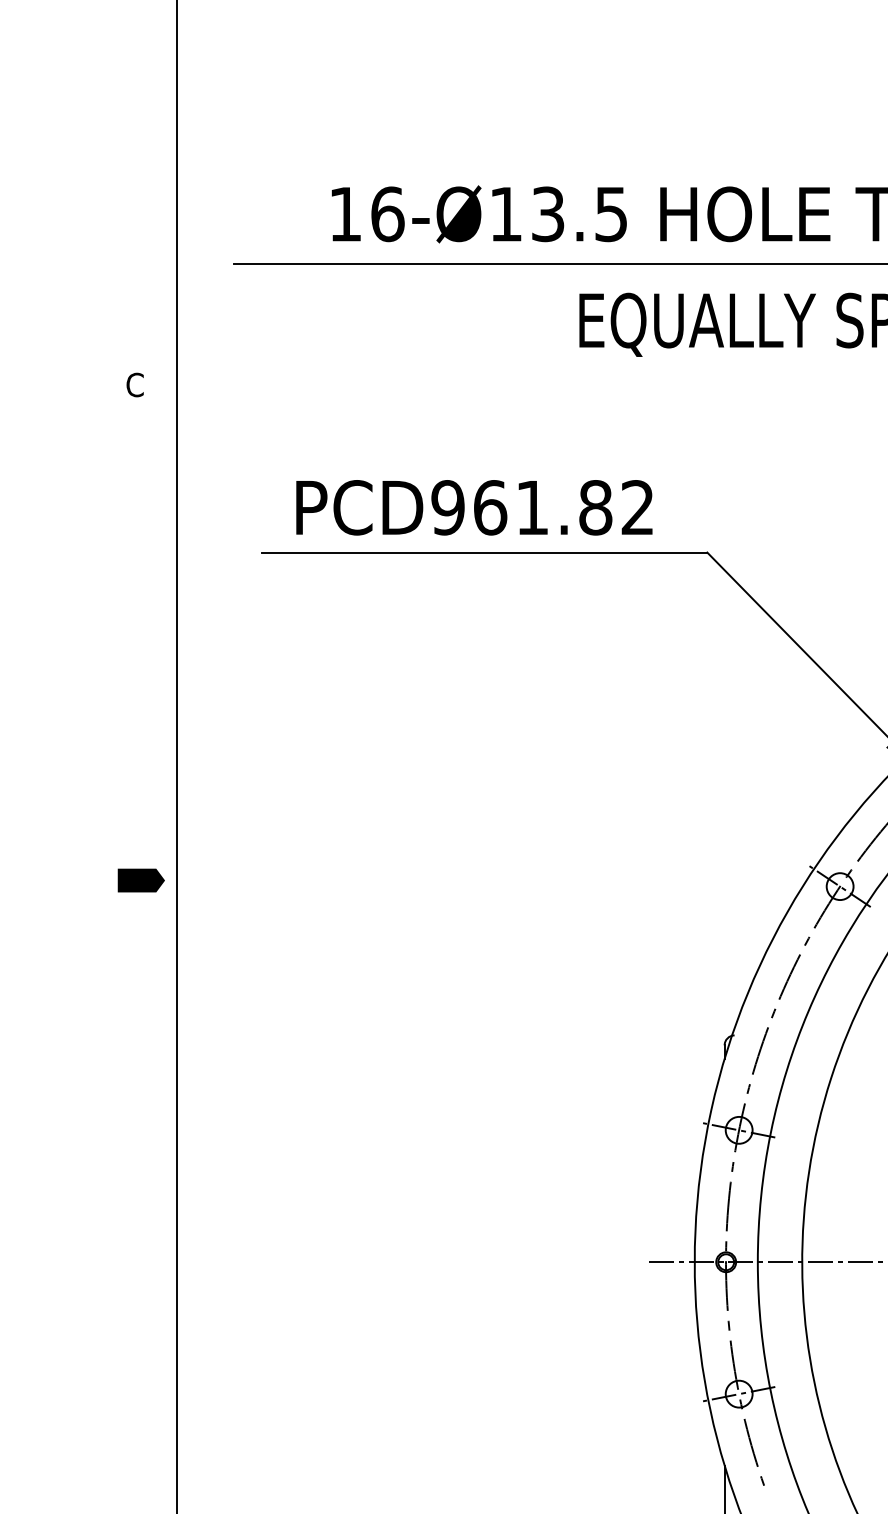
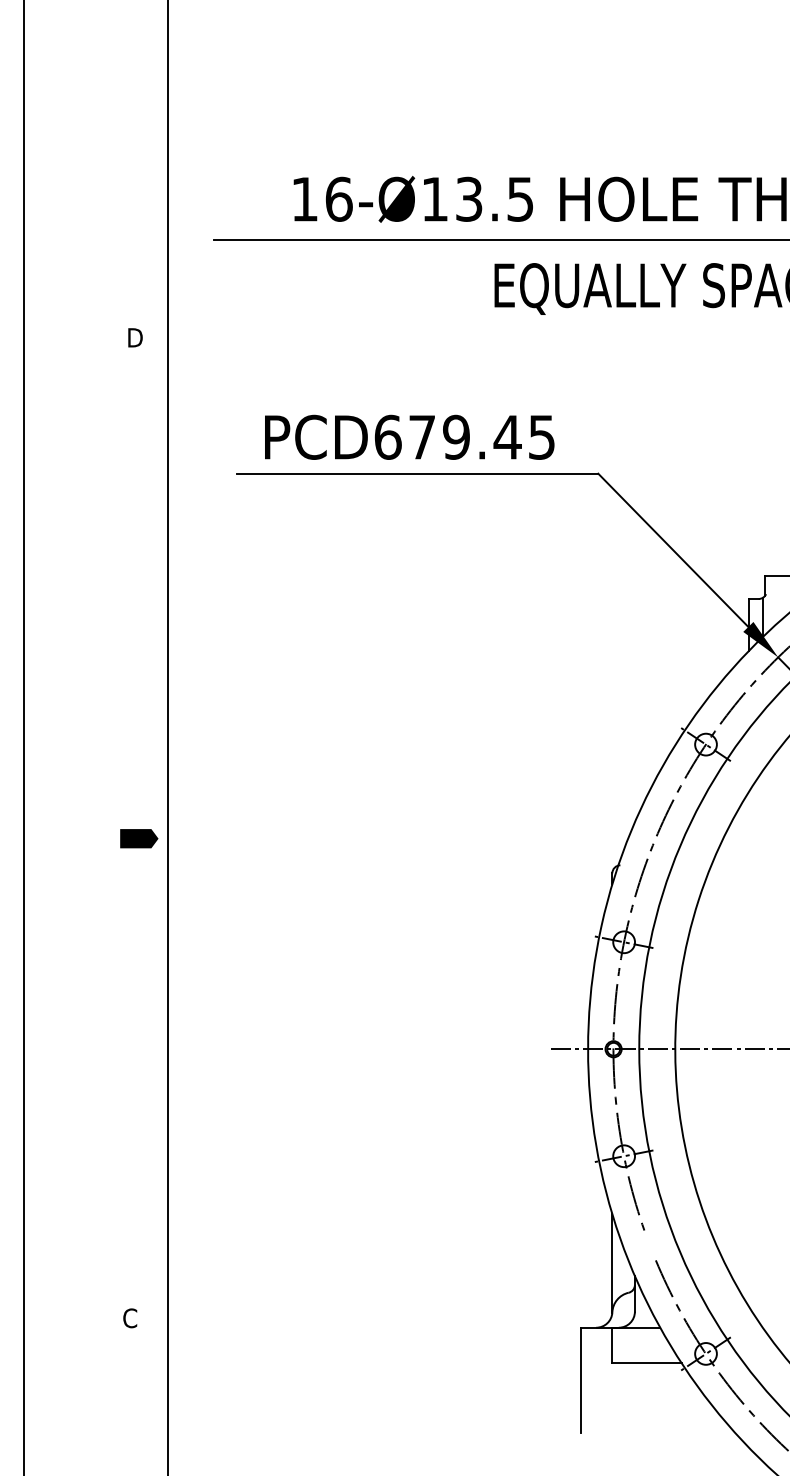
text: (135, 384) -> (134, 337), C -> D
text: (542, 506) -> (464, 436), PCD961.82 -> PCD679.45
line: (141, 880) -> (139, 838), moved

